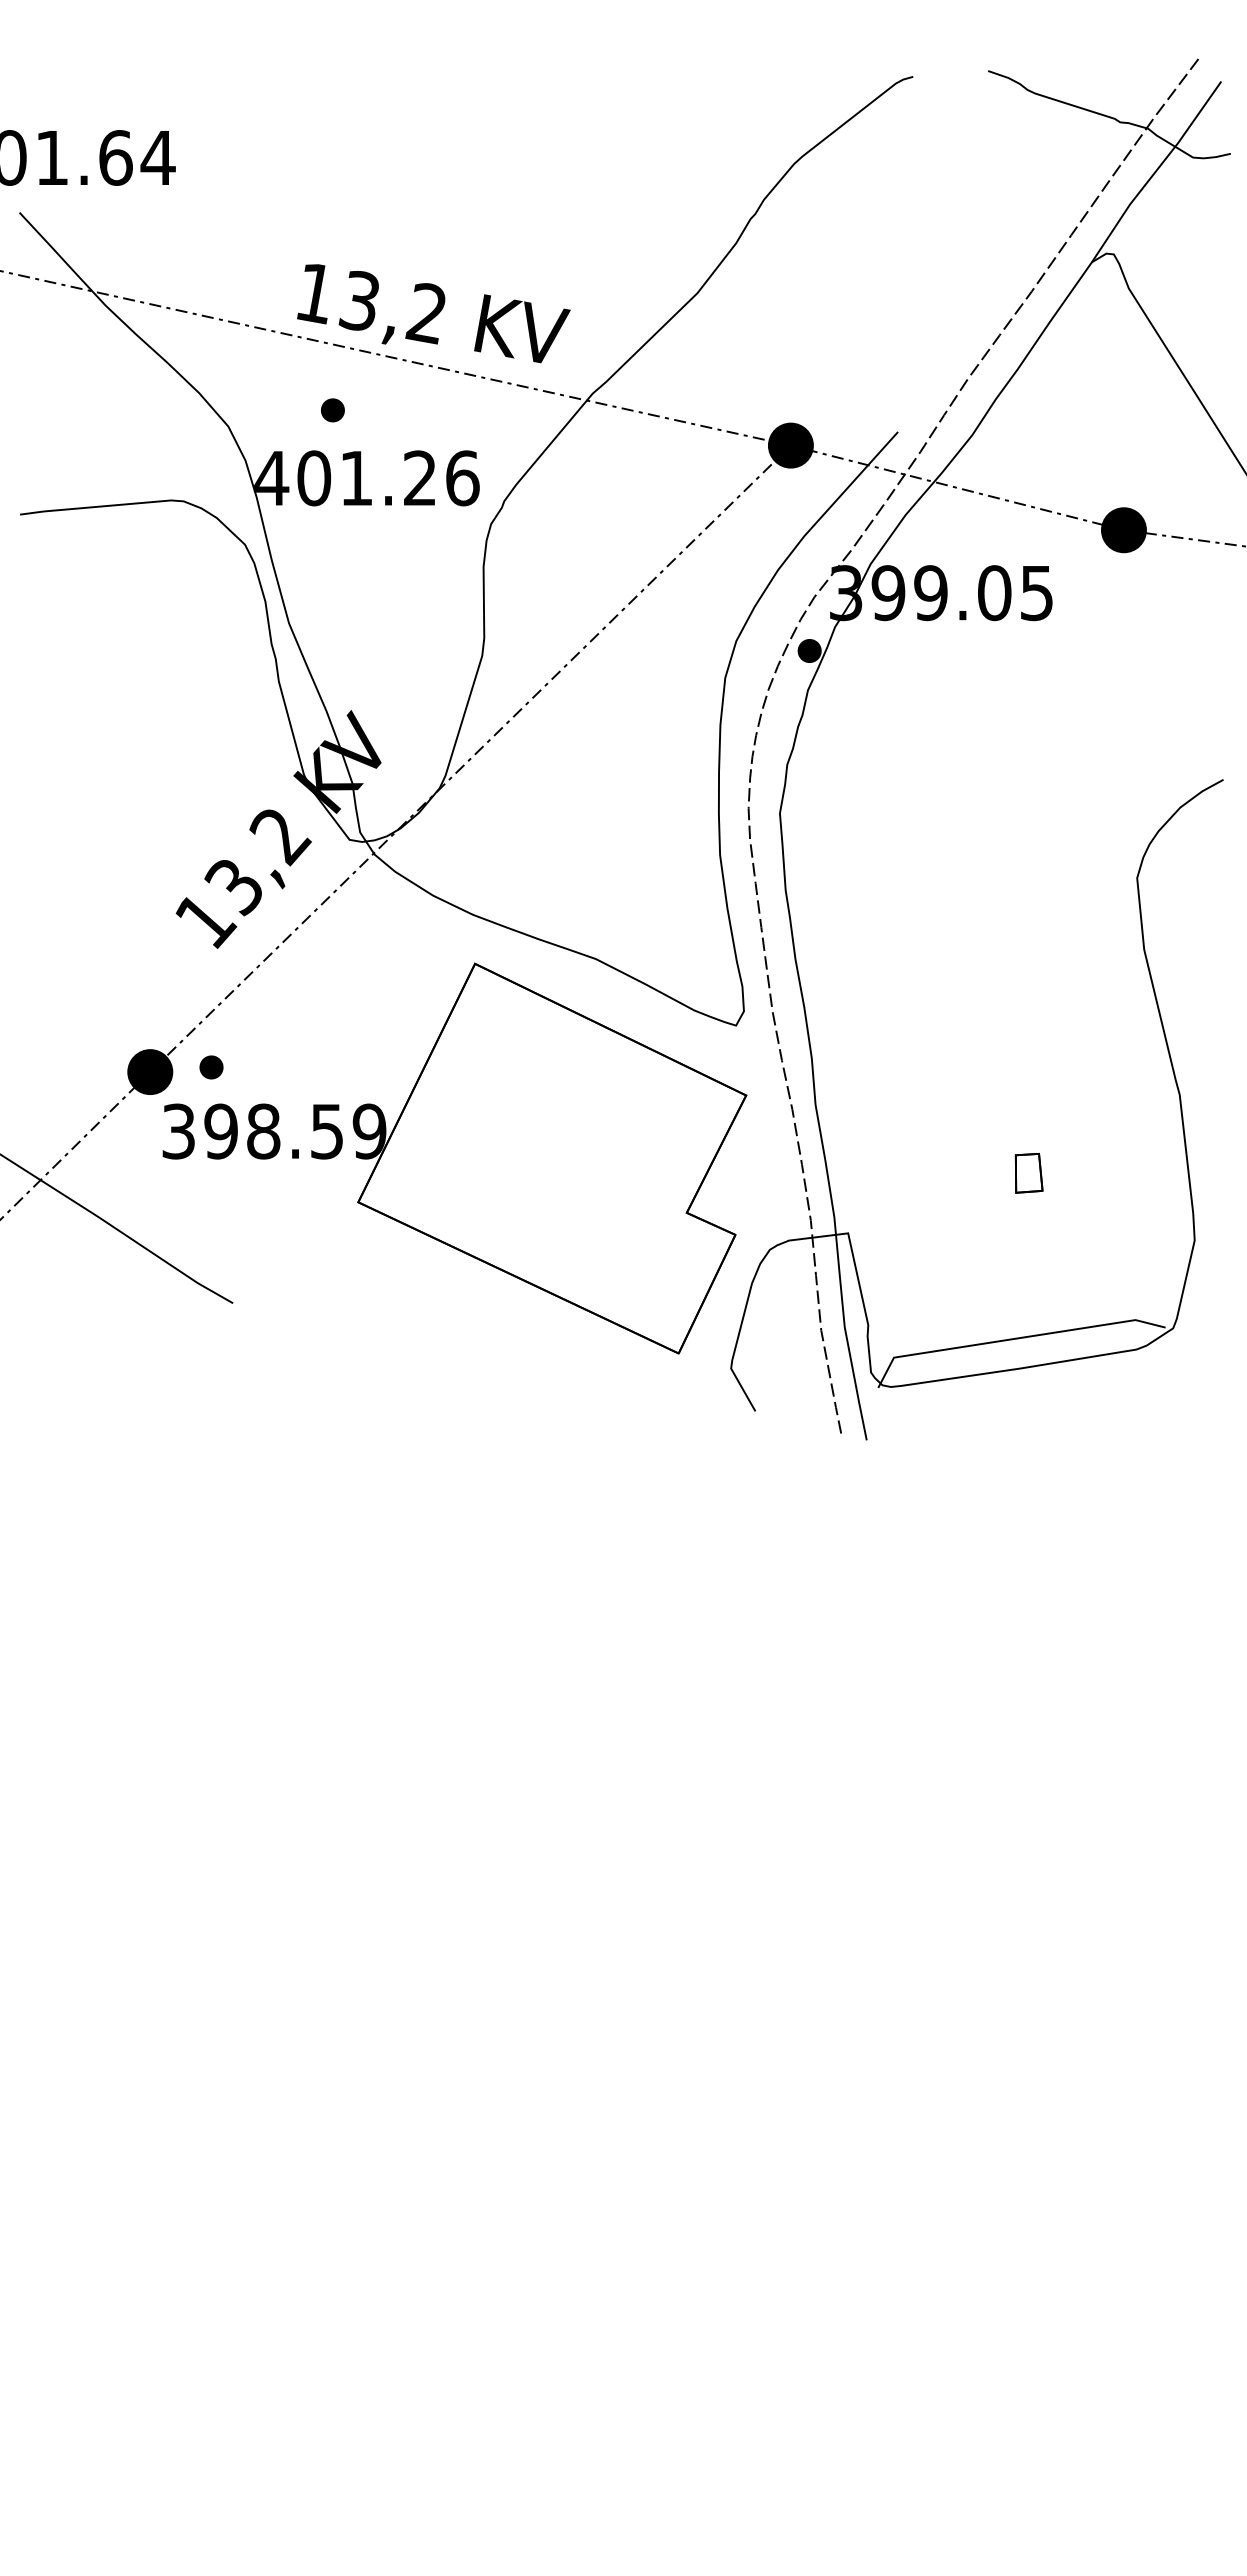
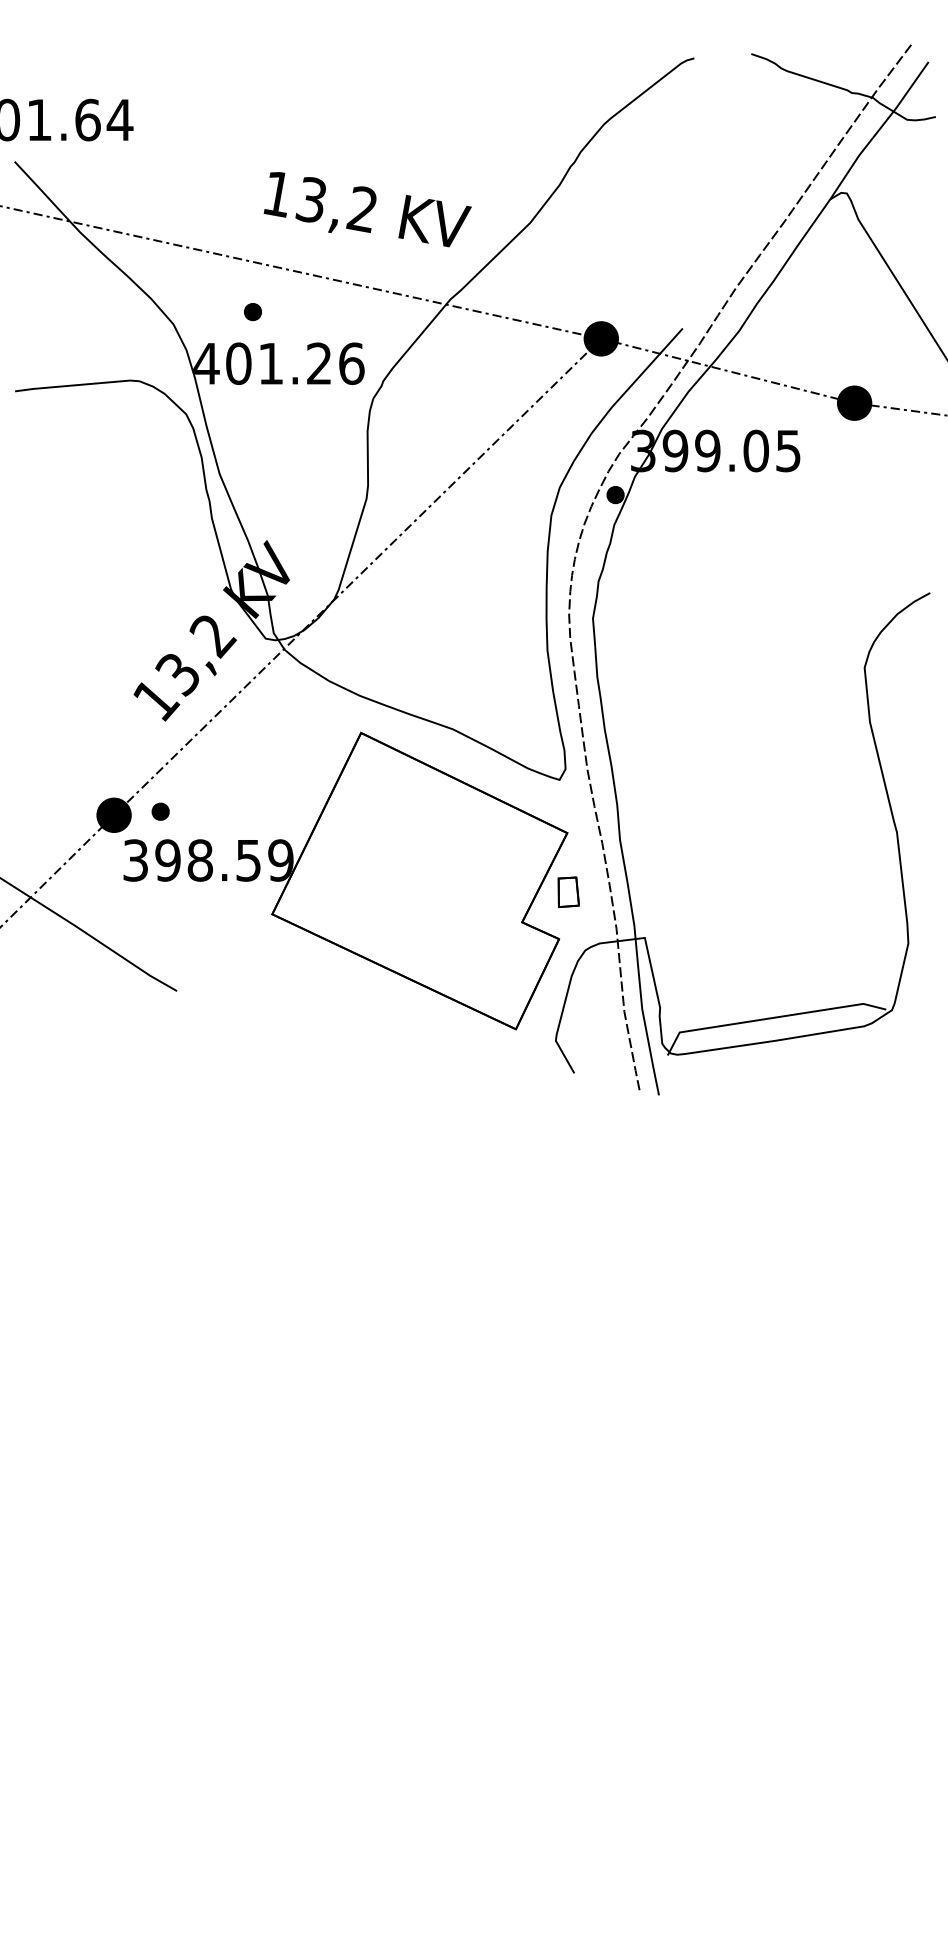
text: (433, 313) -> (367, 209), moved
part: (1028, 1173) -> (568, 892), moved

